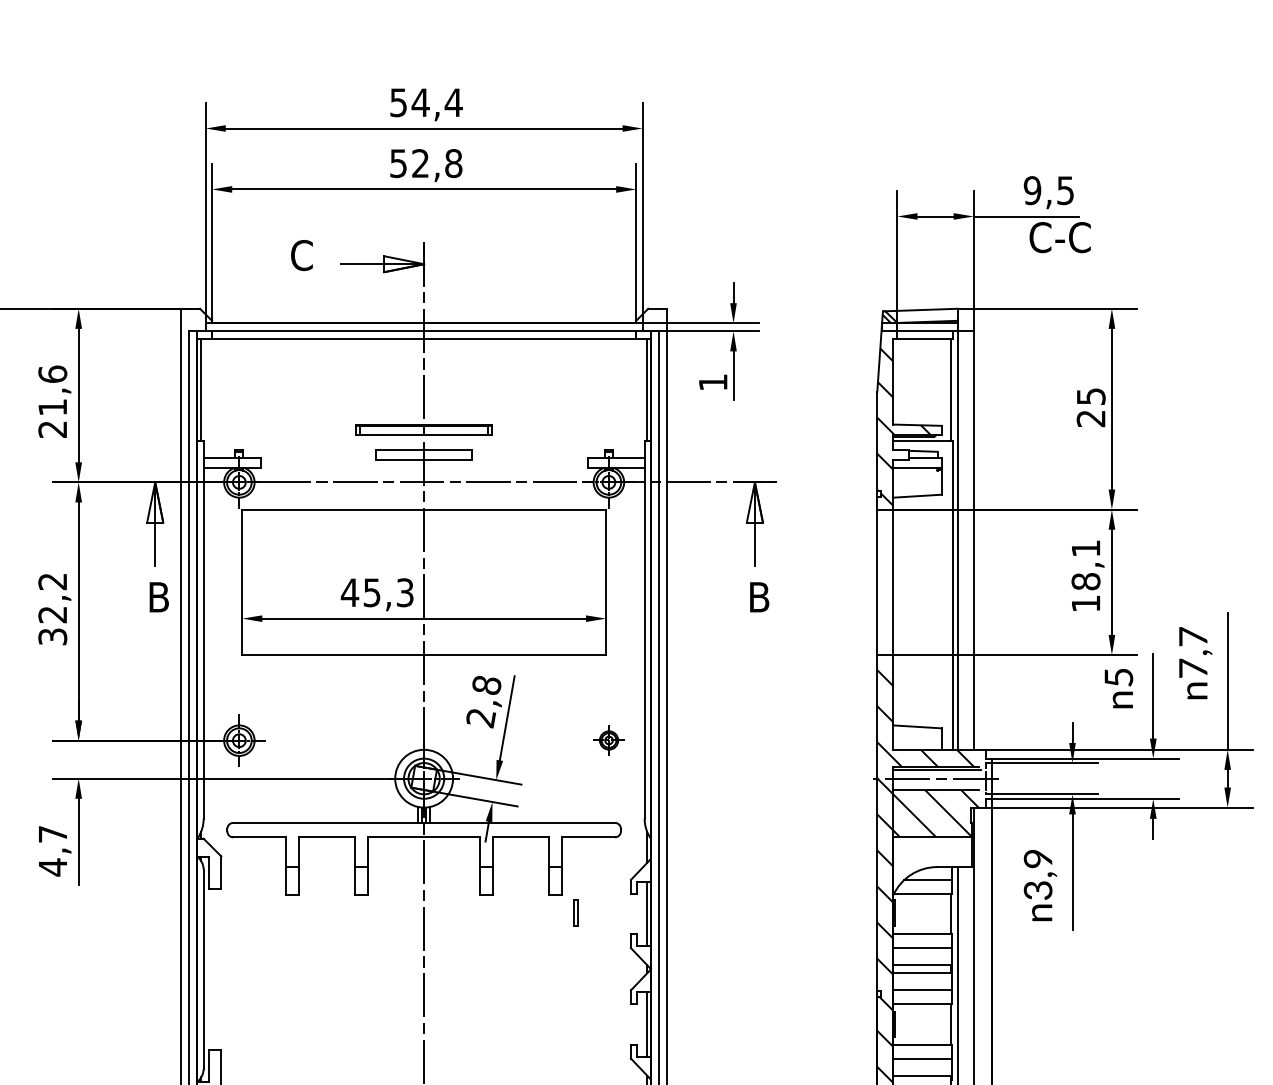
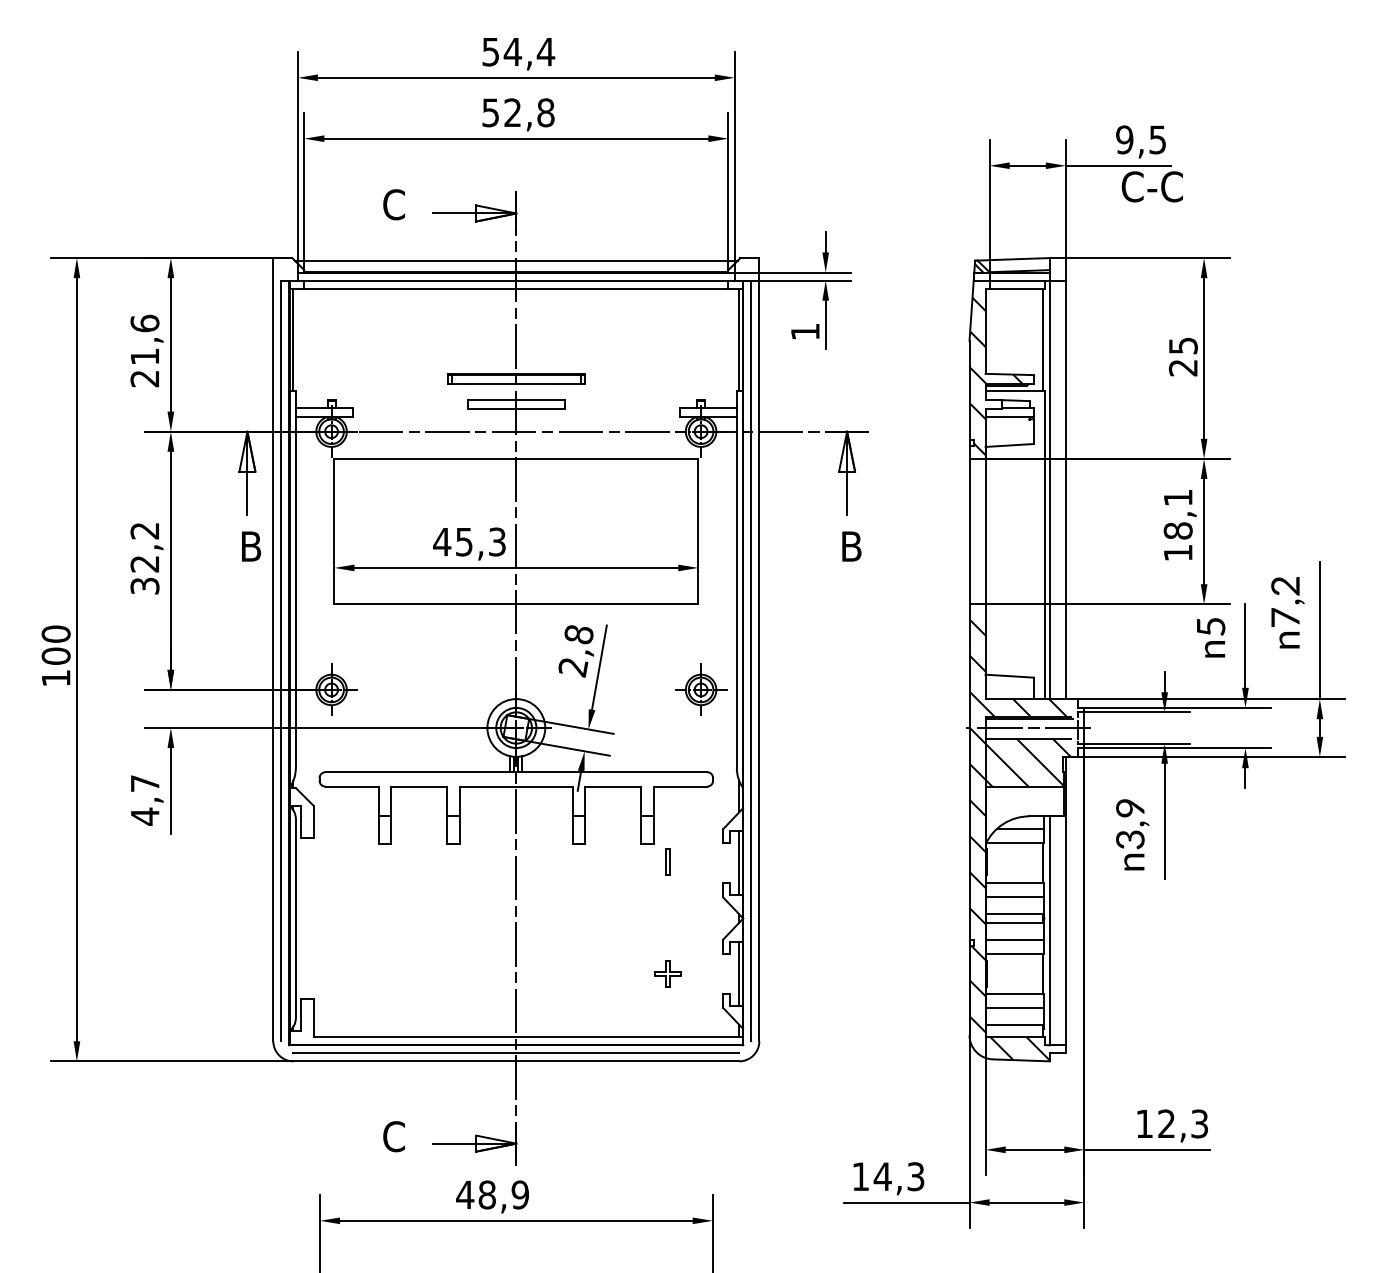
line: (423, 311) -> (515, 260), added
text: (1193, 636) -> (1285, 585), 7,7 -> 7,2
part: (609, 740) -> (701, 689), size x1.67
part: (575, 1024) -> (667, 973), added

